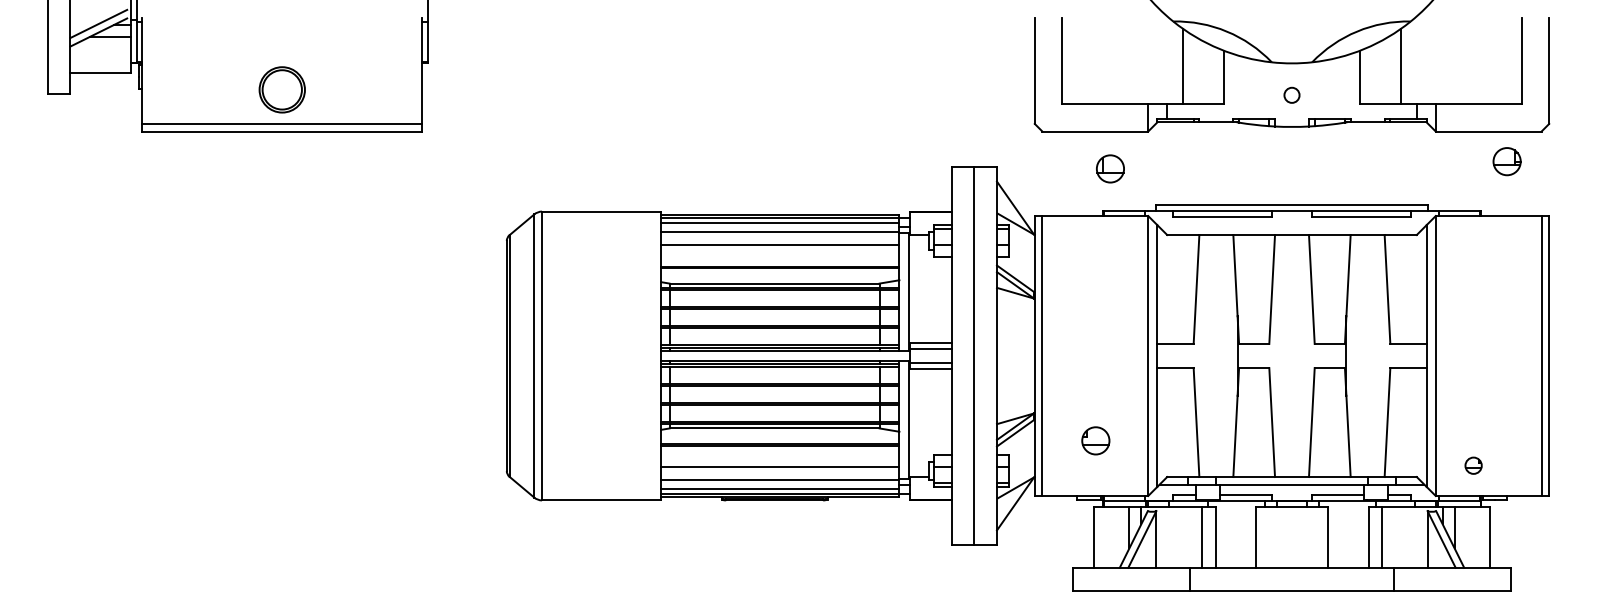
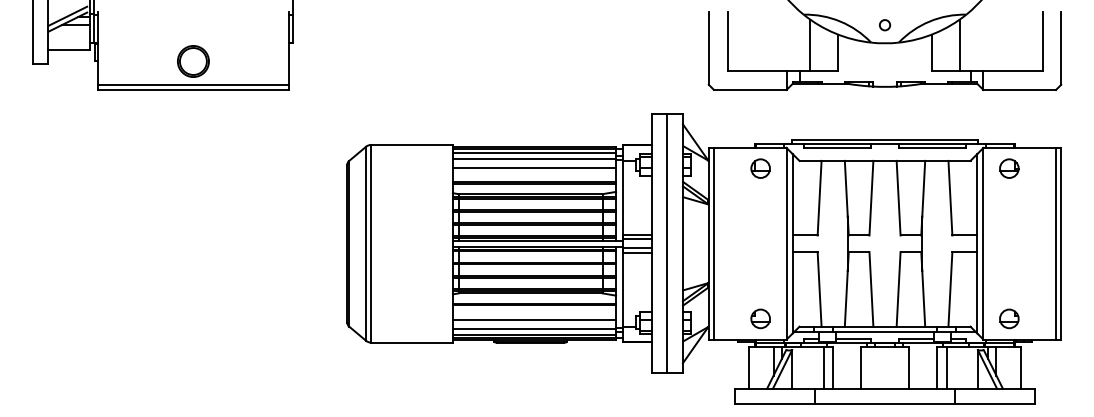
circle: (1292, 95) -> (885, 25), moved
part: (1507, 161) -> (1009, 168), moved
part: (1110, 168) -> (760, 168), moved
part: (1095, 440) -> (760, 318), moved
part: (1473, 465) -> (1009, 318), size x1.67

